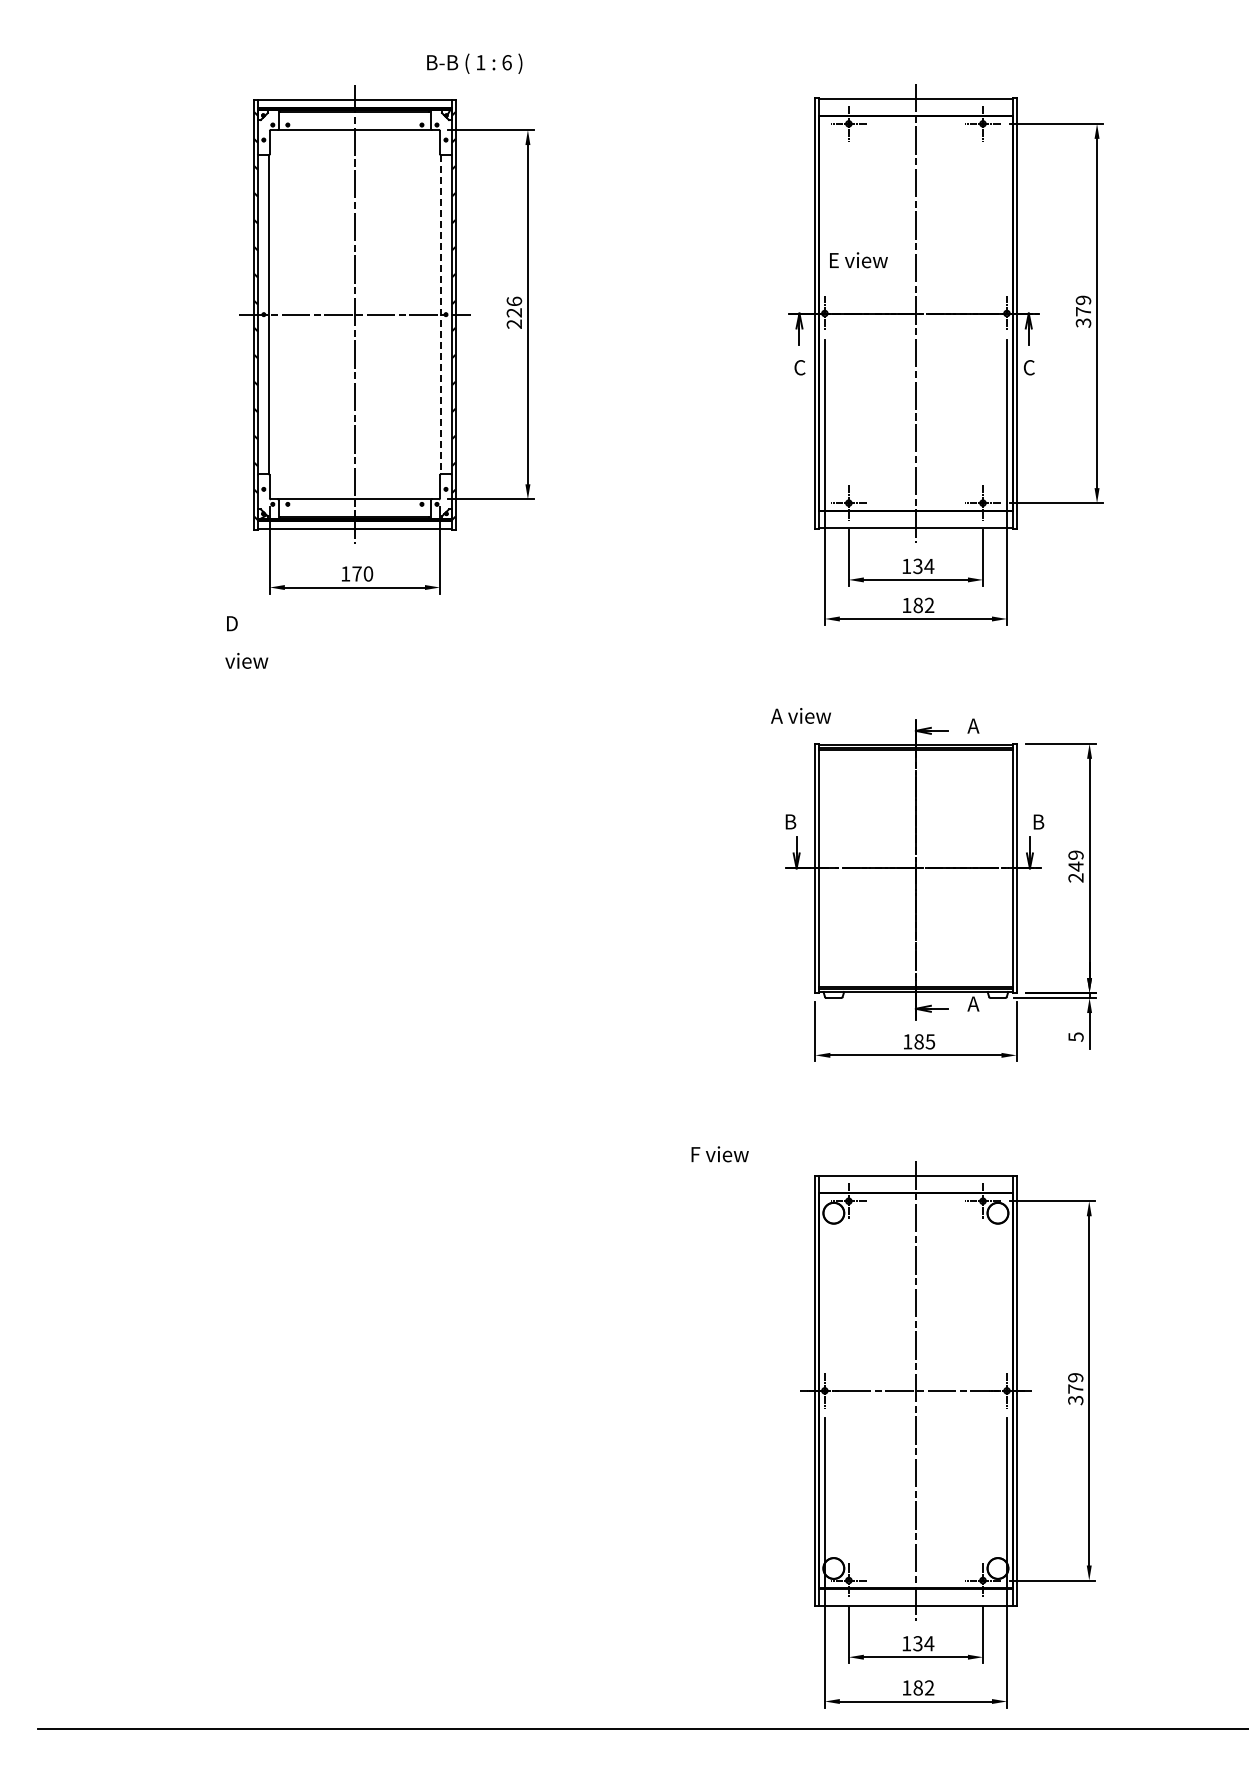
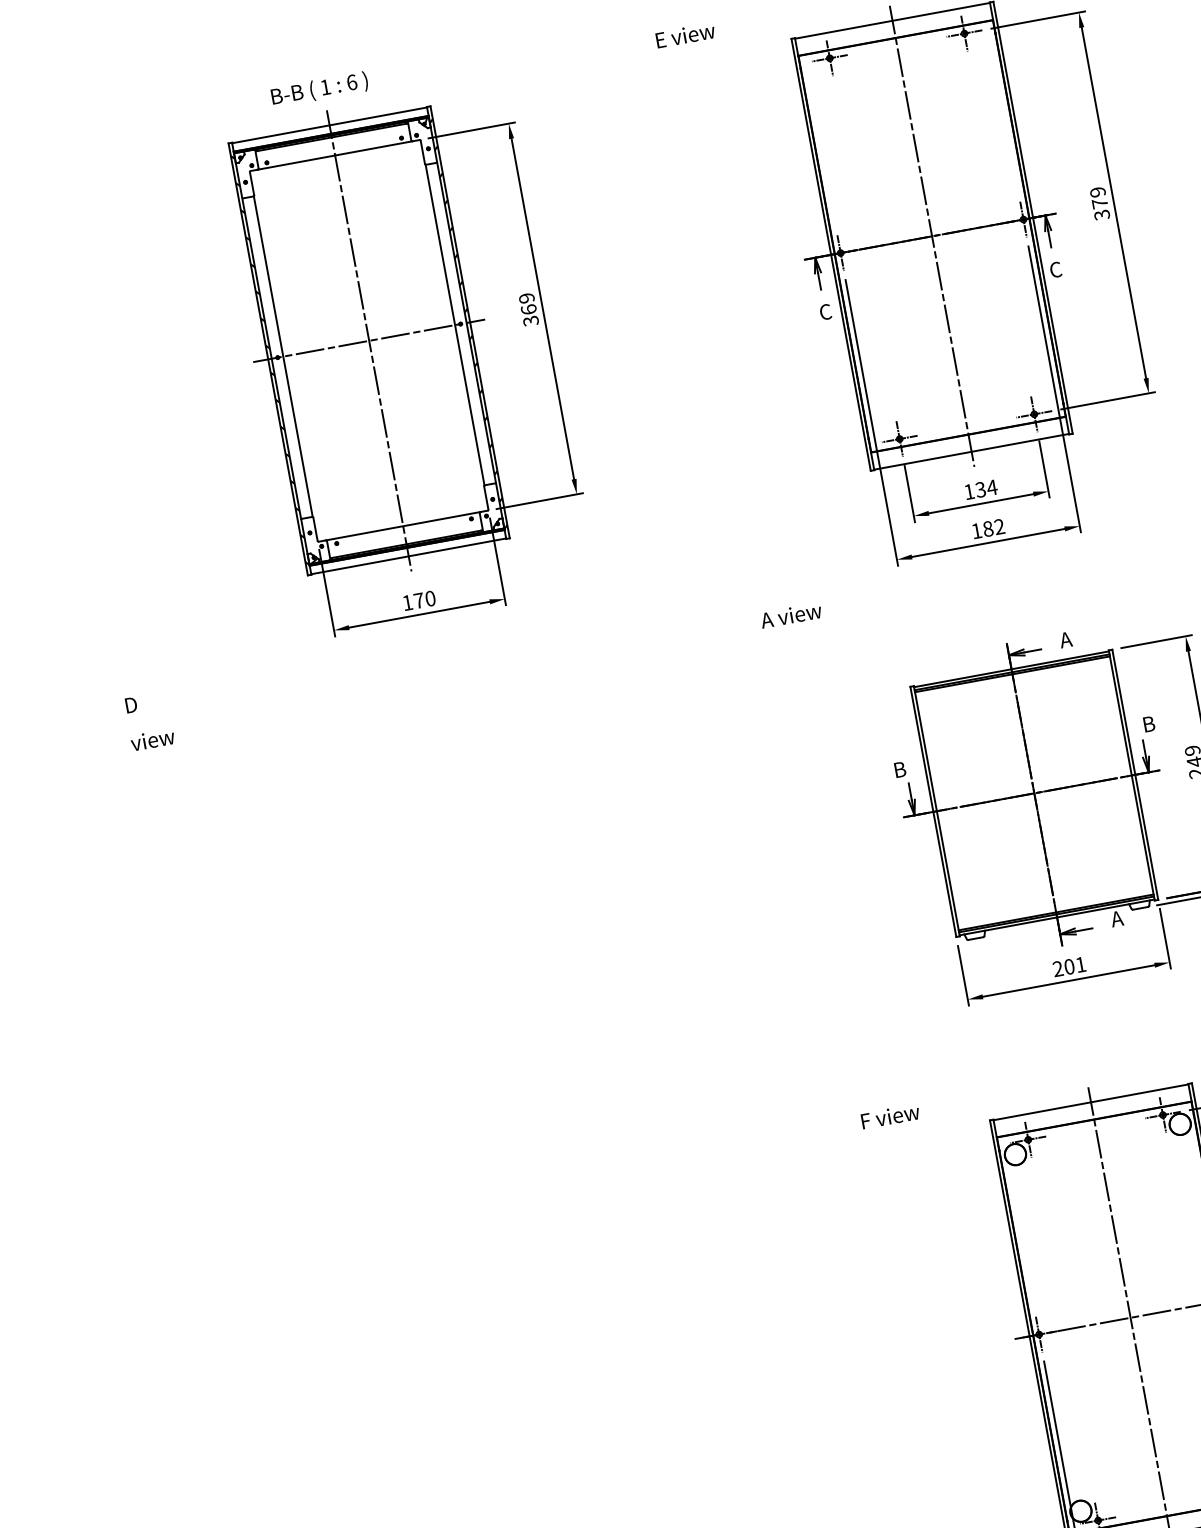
text: (474, 63) -> (319, 89), moved
text: (858, 260) -> (685, 35), moved
text: (514, 312) -> (528, 309), 226 -> 369
line: (440, 314) -> (455, 324), dashed -> solid
text: (246, 642) -> (149, 721), moved
text: (800, 715) -> (790, 615), moved
text: (919, 1041) -> (1069, 966), 185 -> 201

